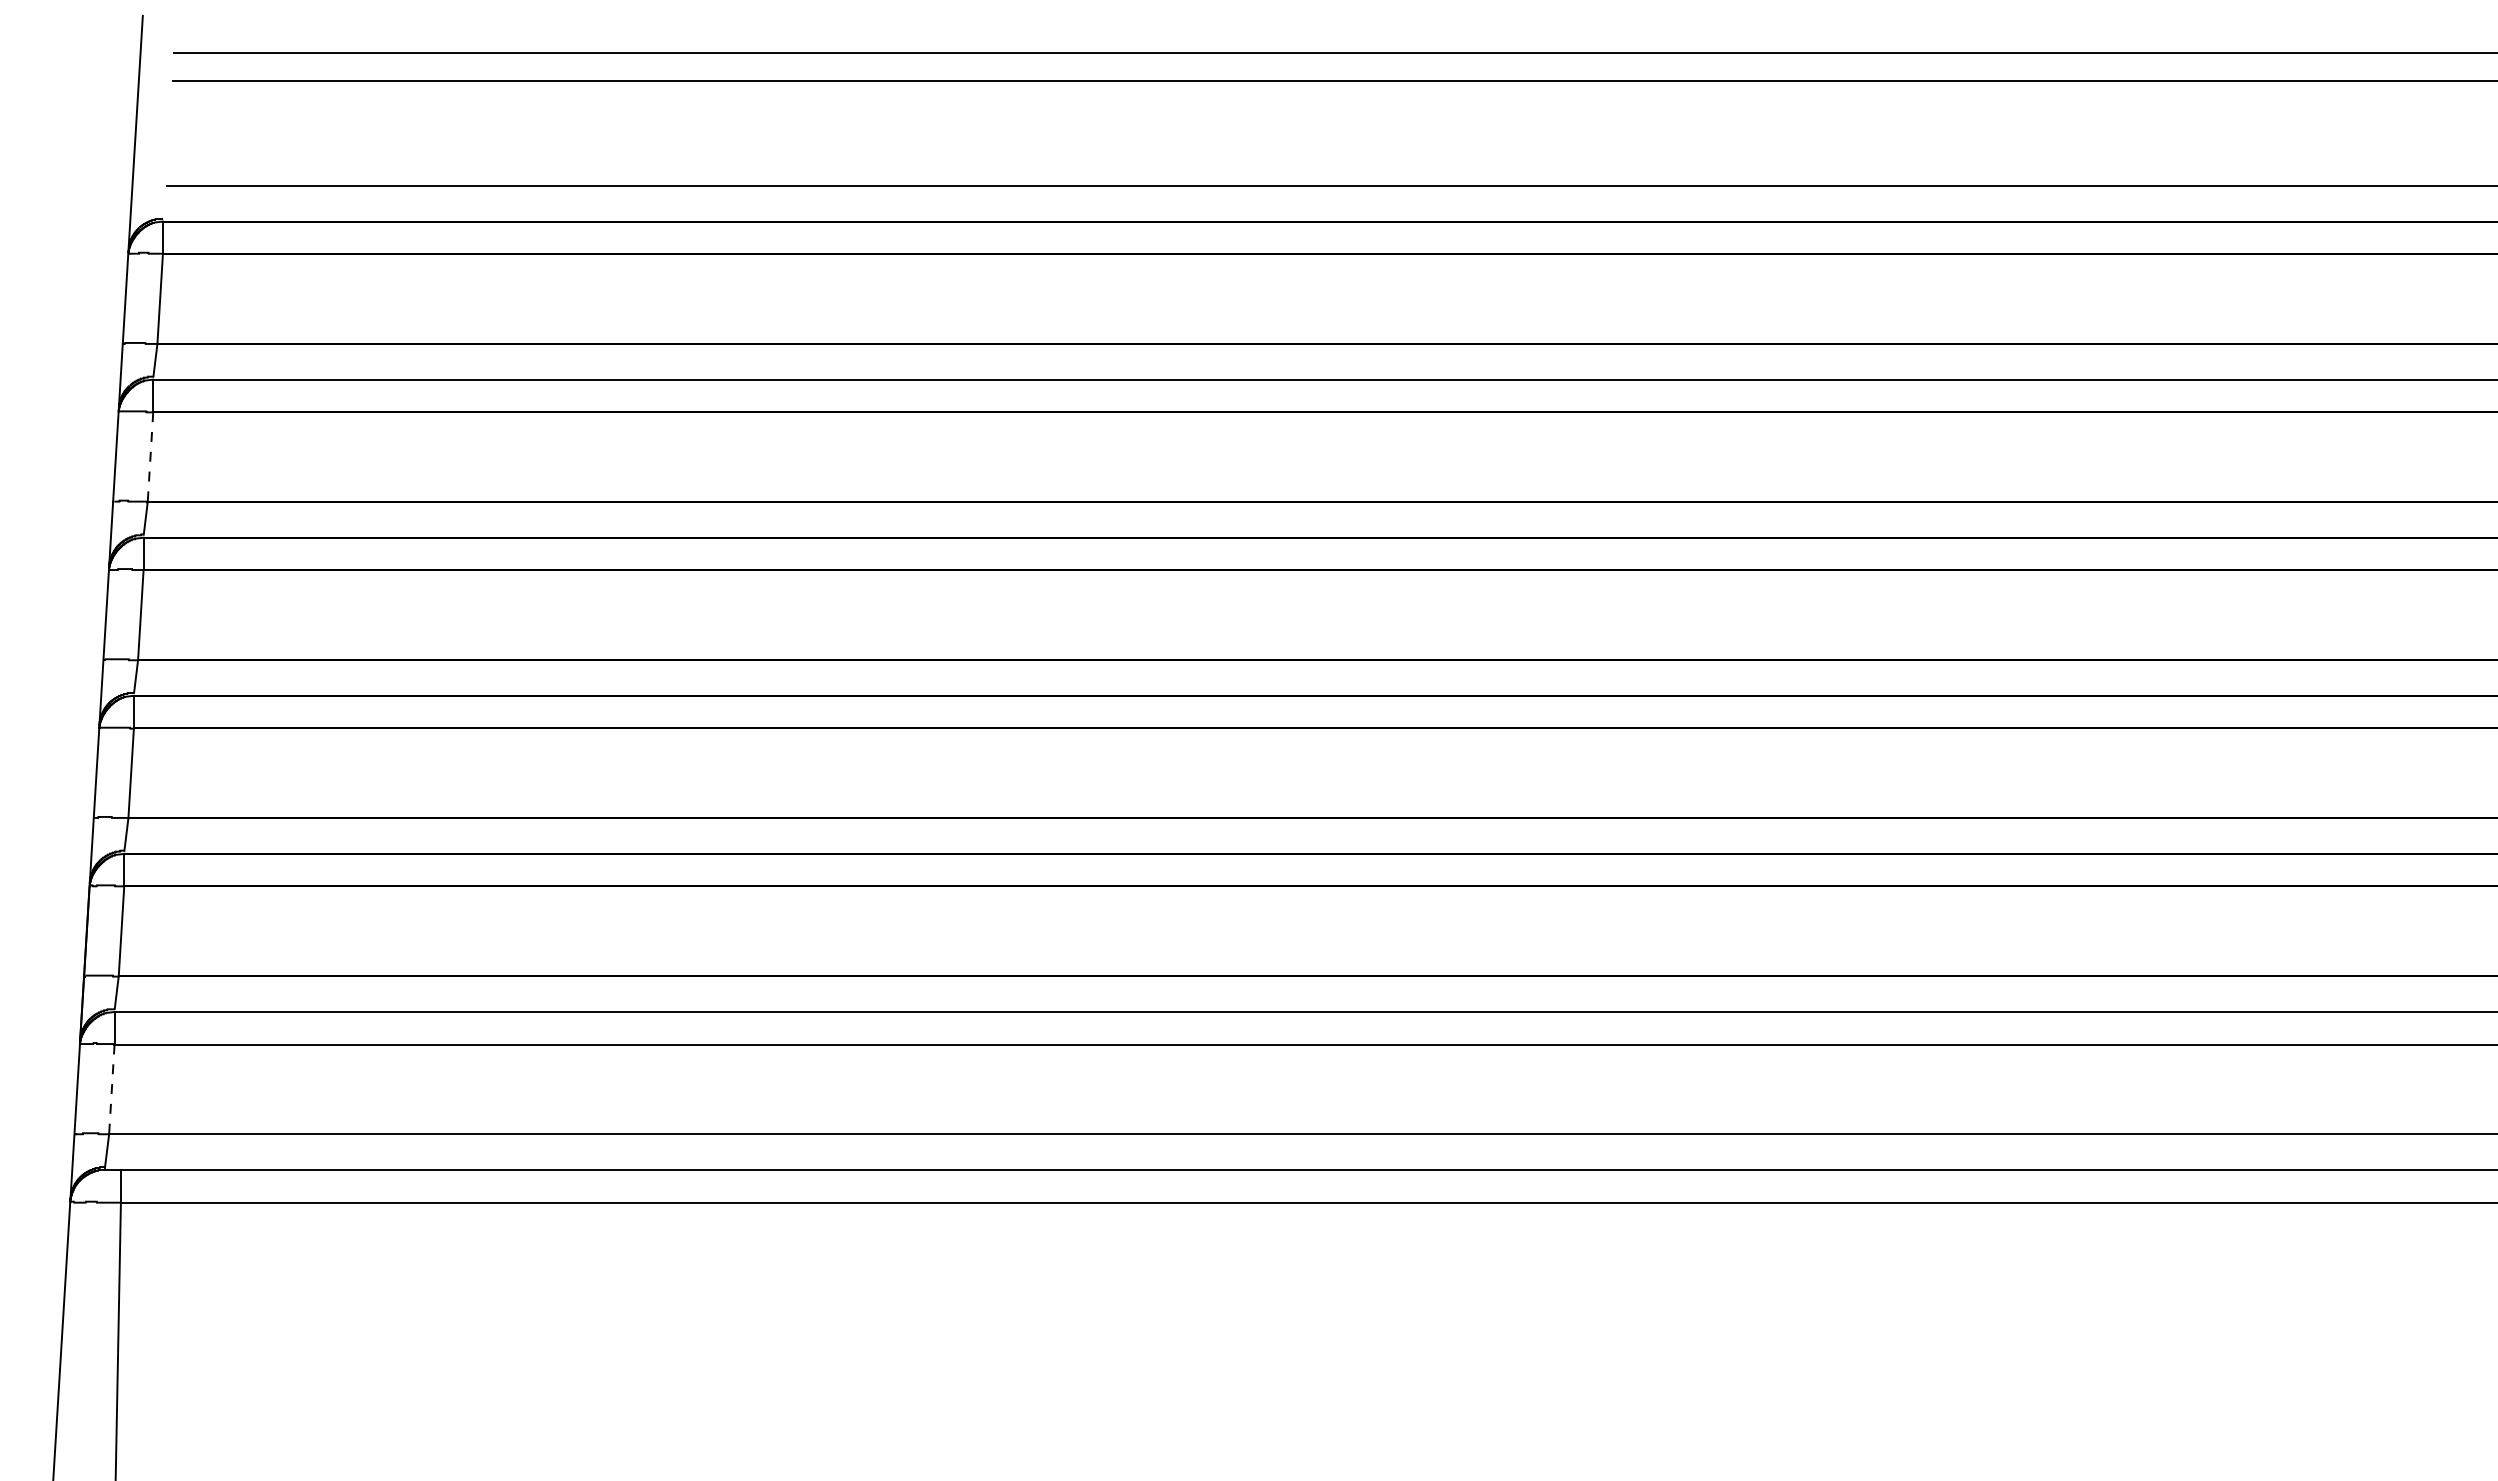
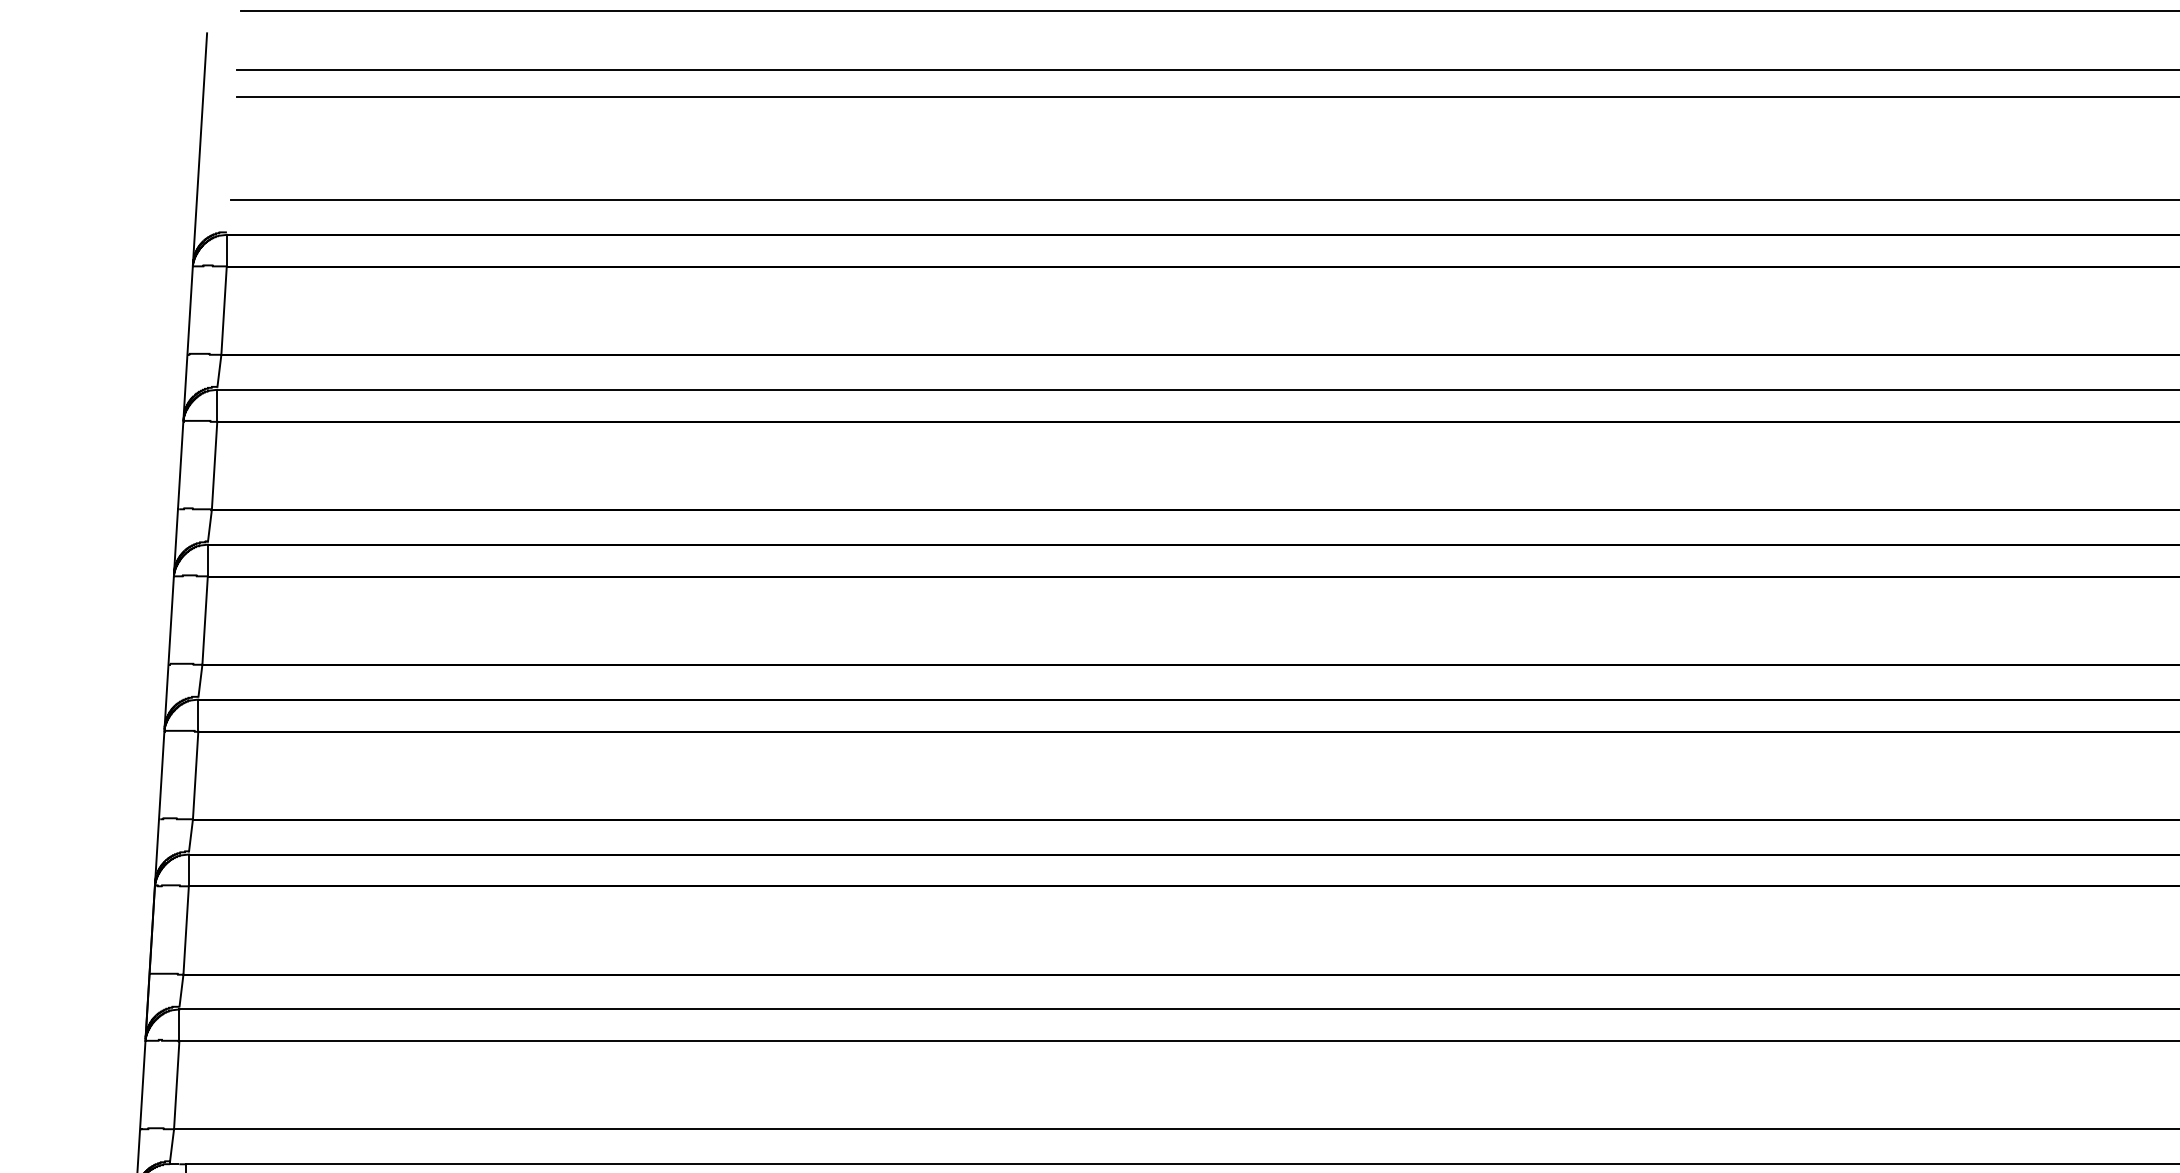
line: (150, 457) -> (214, 466), dashed -> solid
line: (111, 1089) -> (176, 1085), dashed -> solid

